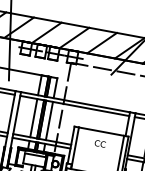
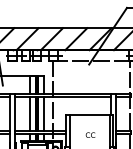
text: (100, 143) -> (90, 134), moved

